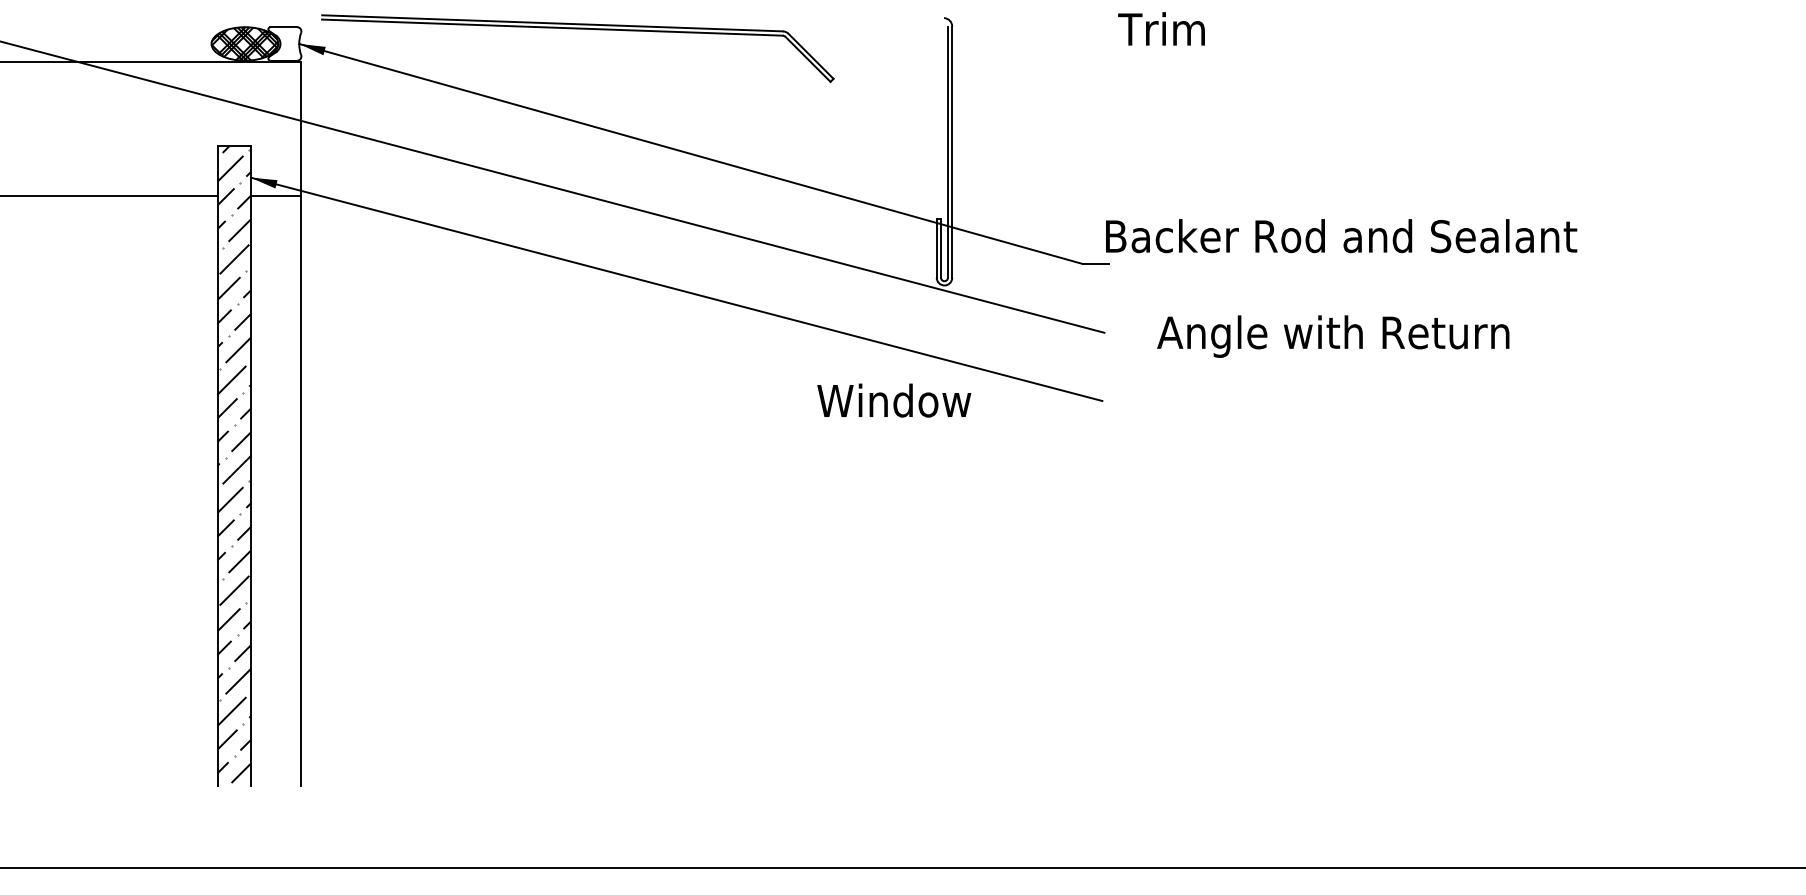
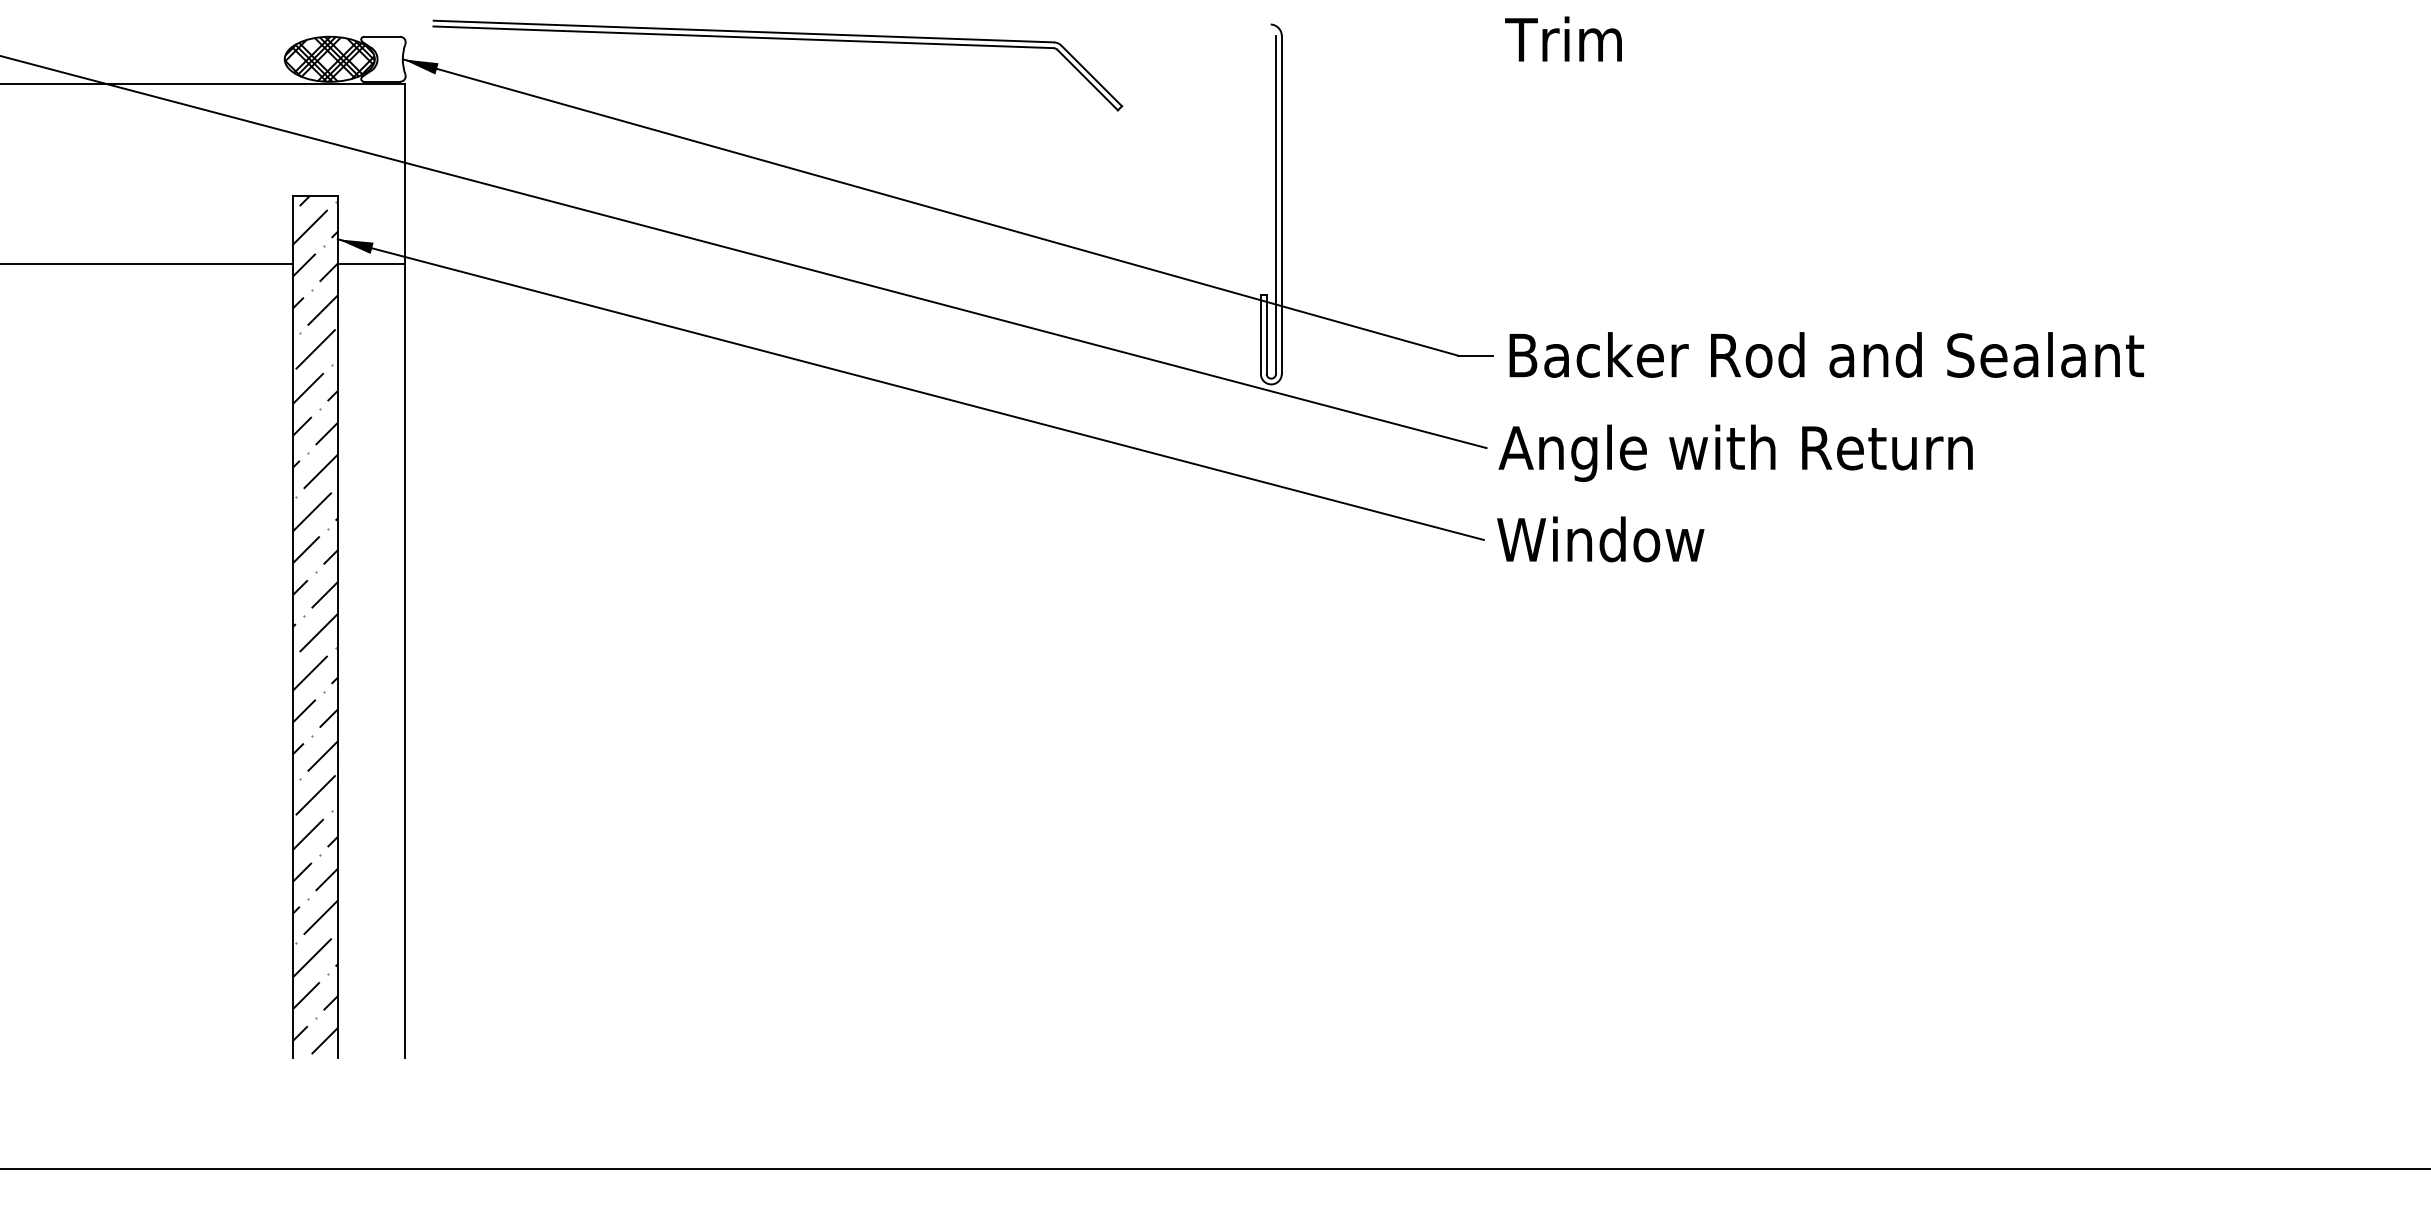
text: (1341, 235) -> (1826, 354), moved
text: (1333, 336) -> (1735, 452), moved
text: (894, 400) -> (1600, 539), moved

